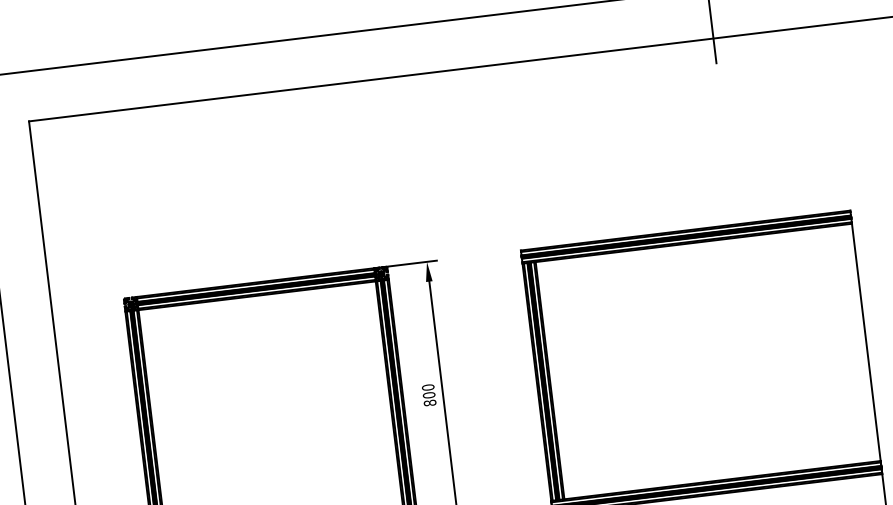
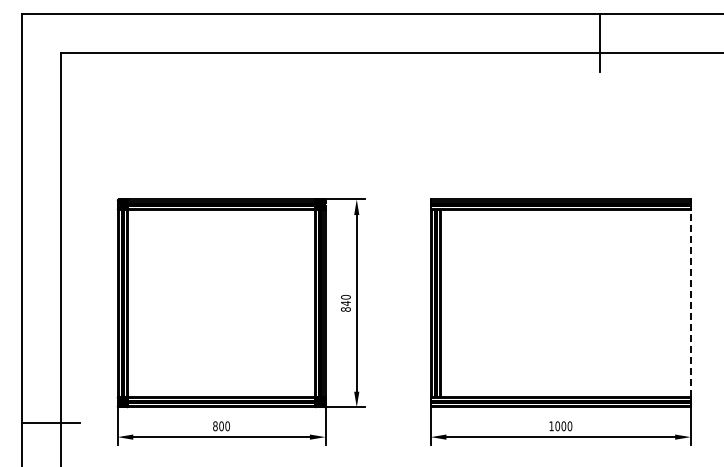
line: (866, 342) -> (690, 303), solid -> dashed
text: (428, 395) -> (345, 303), 800 -> 840

